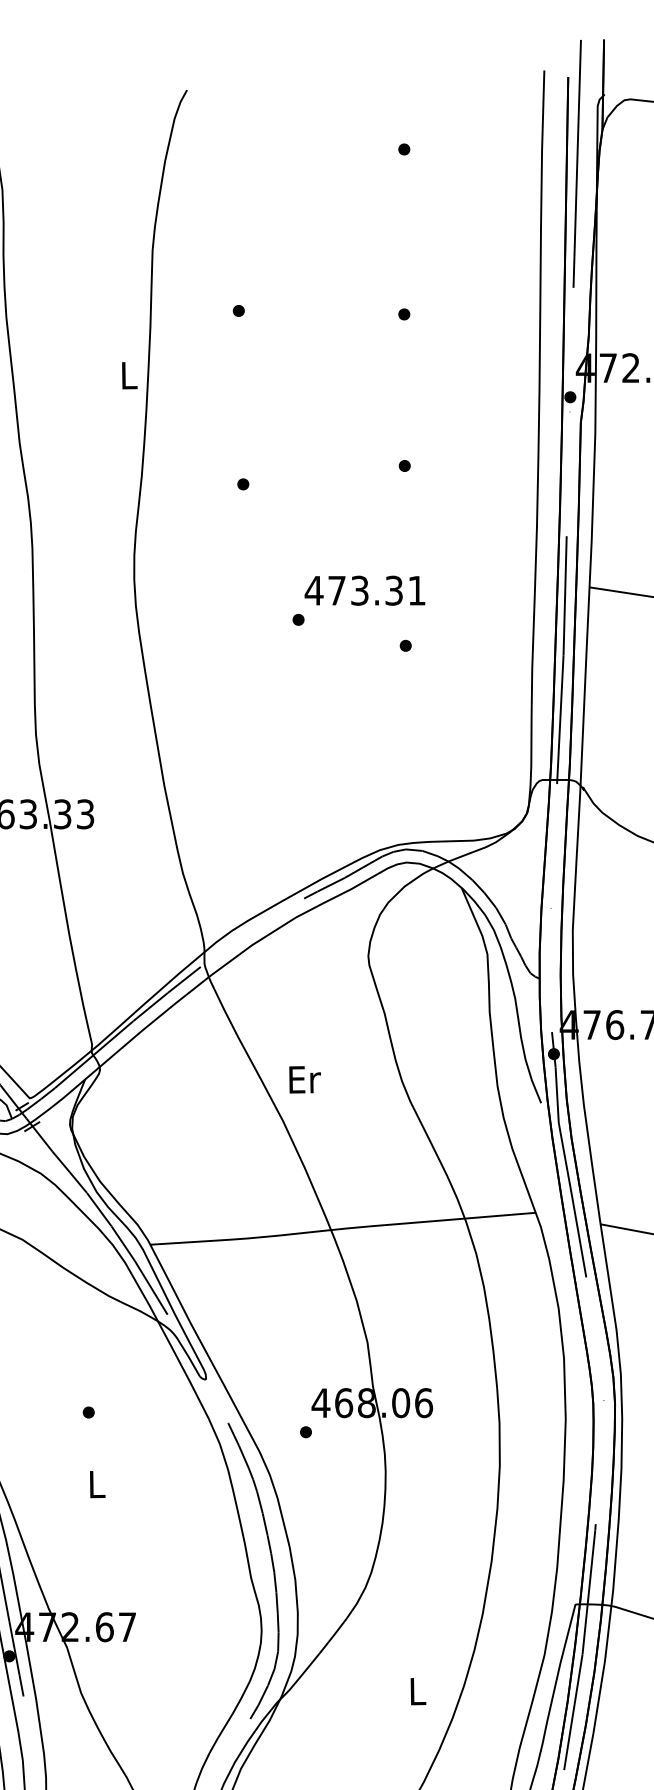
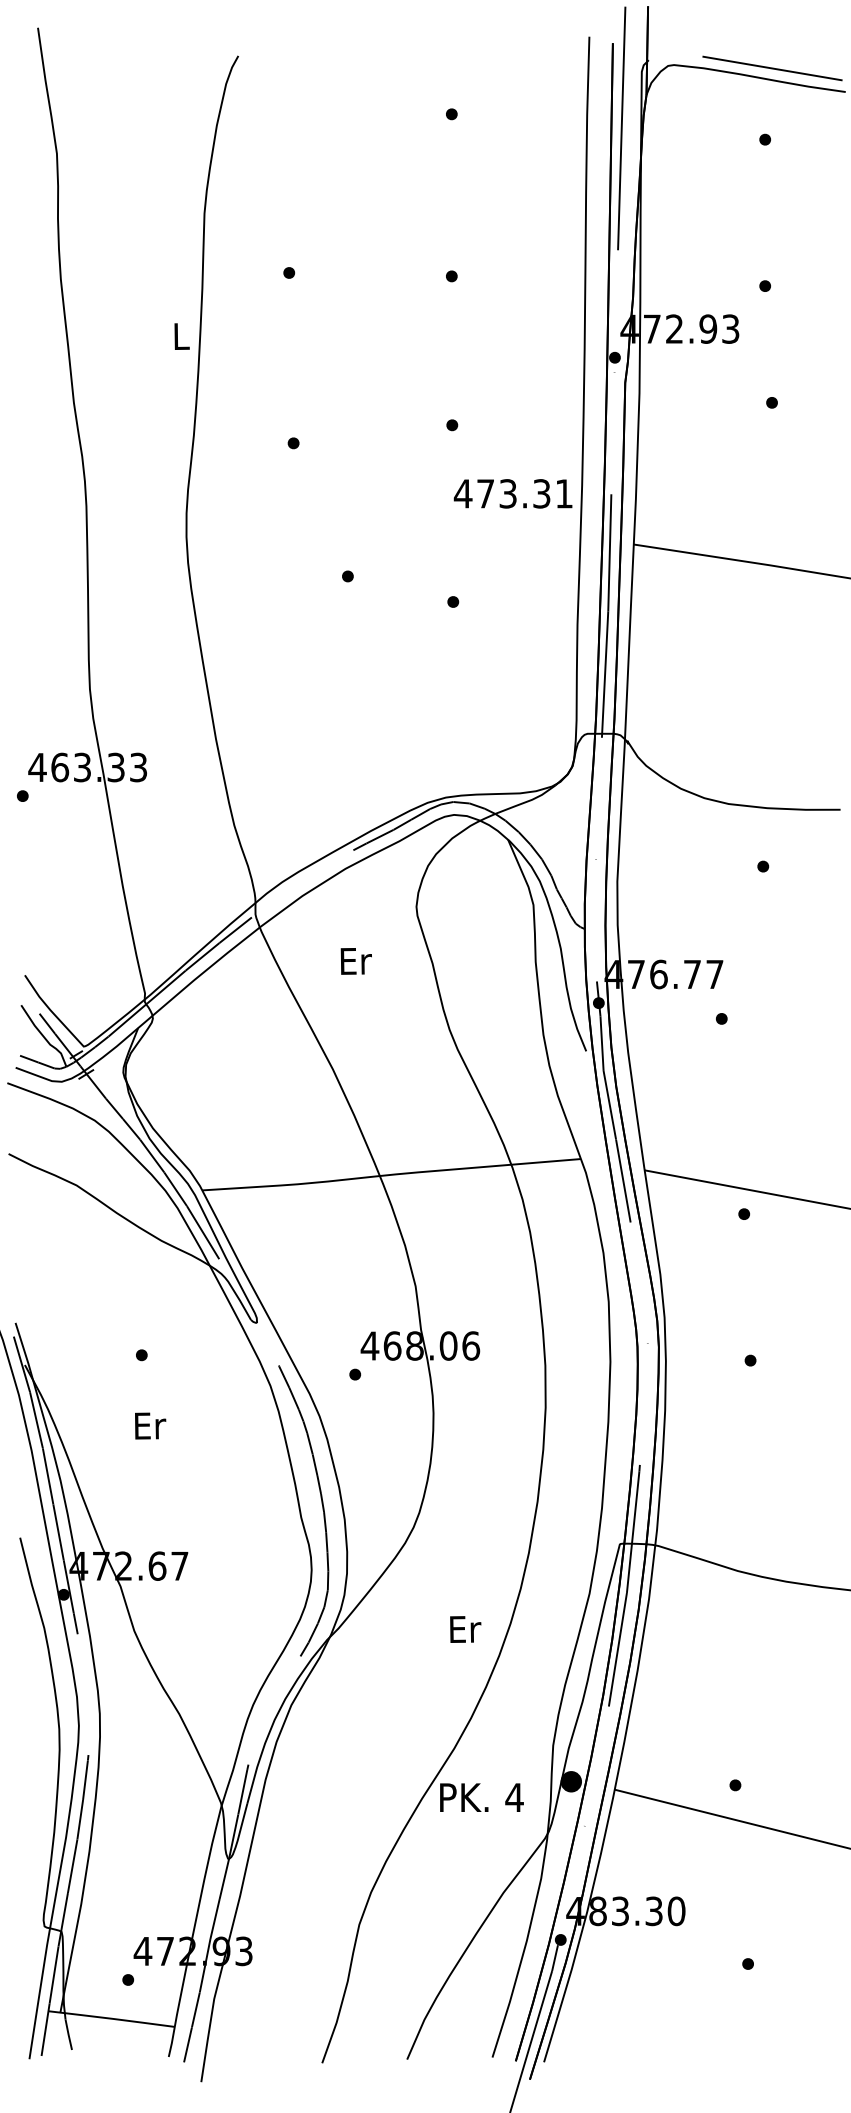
text: (364, 590) -> (512, 493), moved
text: (304, 1079) -> (355, 961), moved
text: (97, 1484) -> (150, 1425), L -> Er
text: (418, 1691) -> (465, 1629), L -> Er

